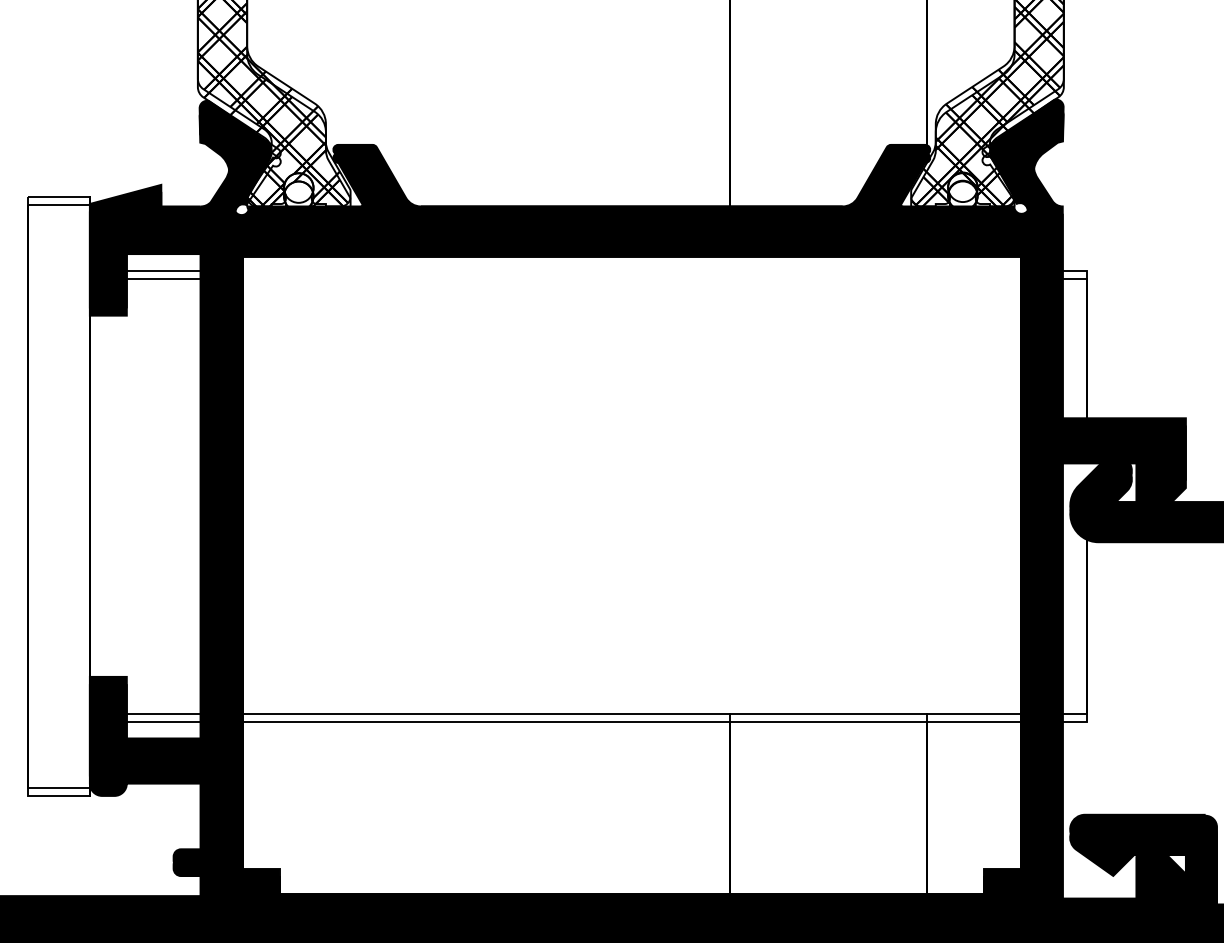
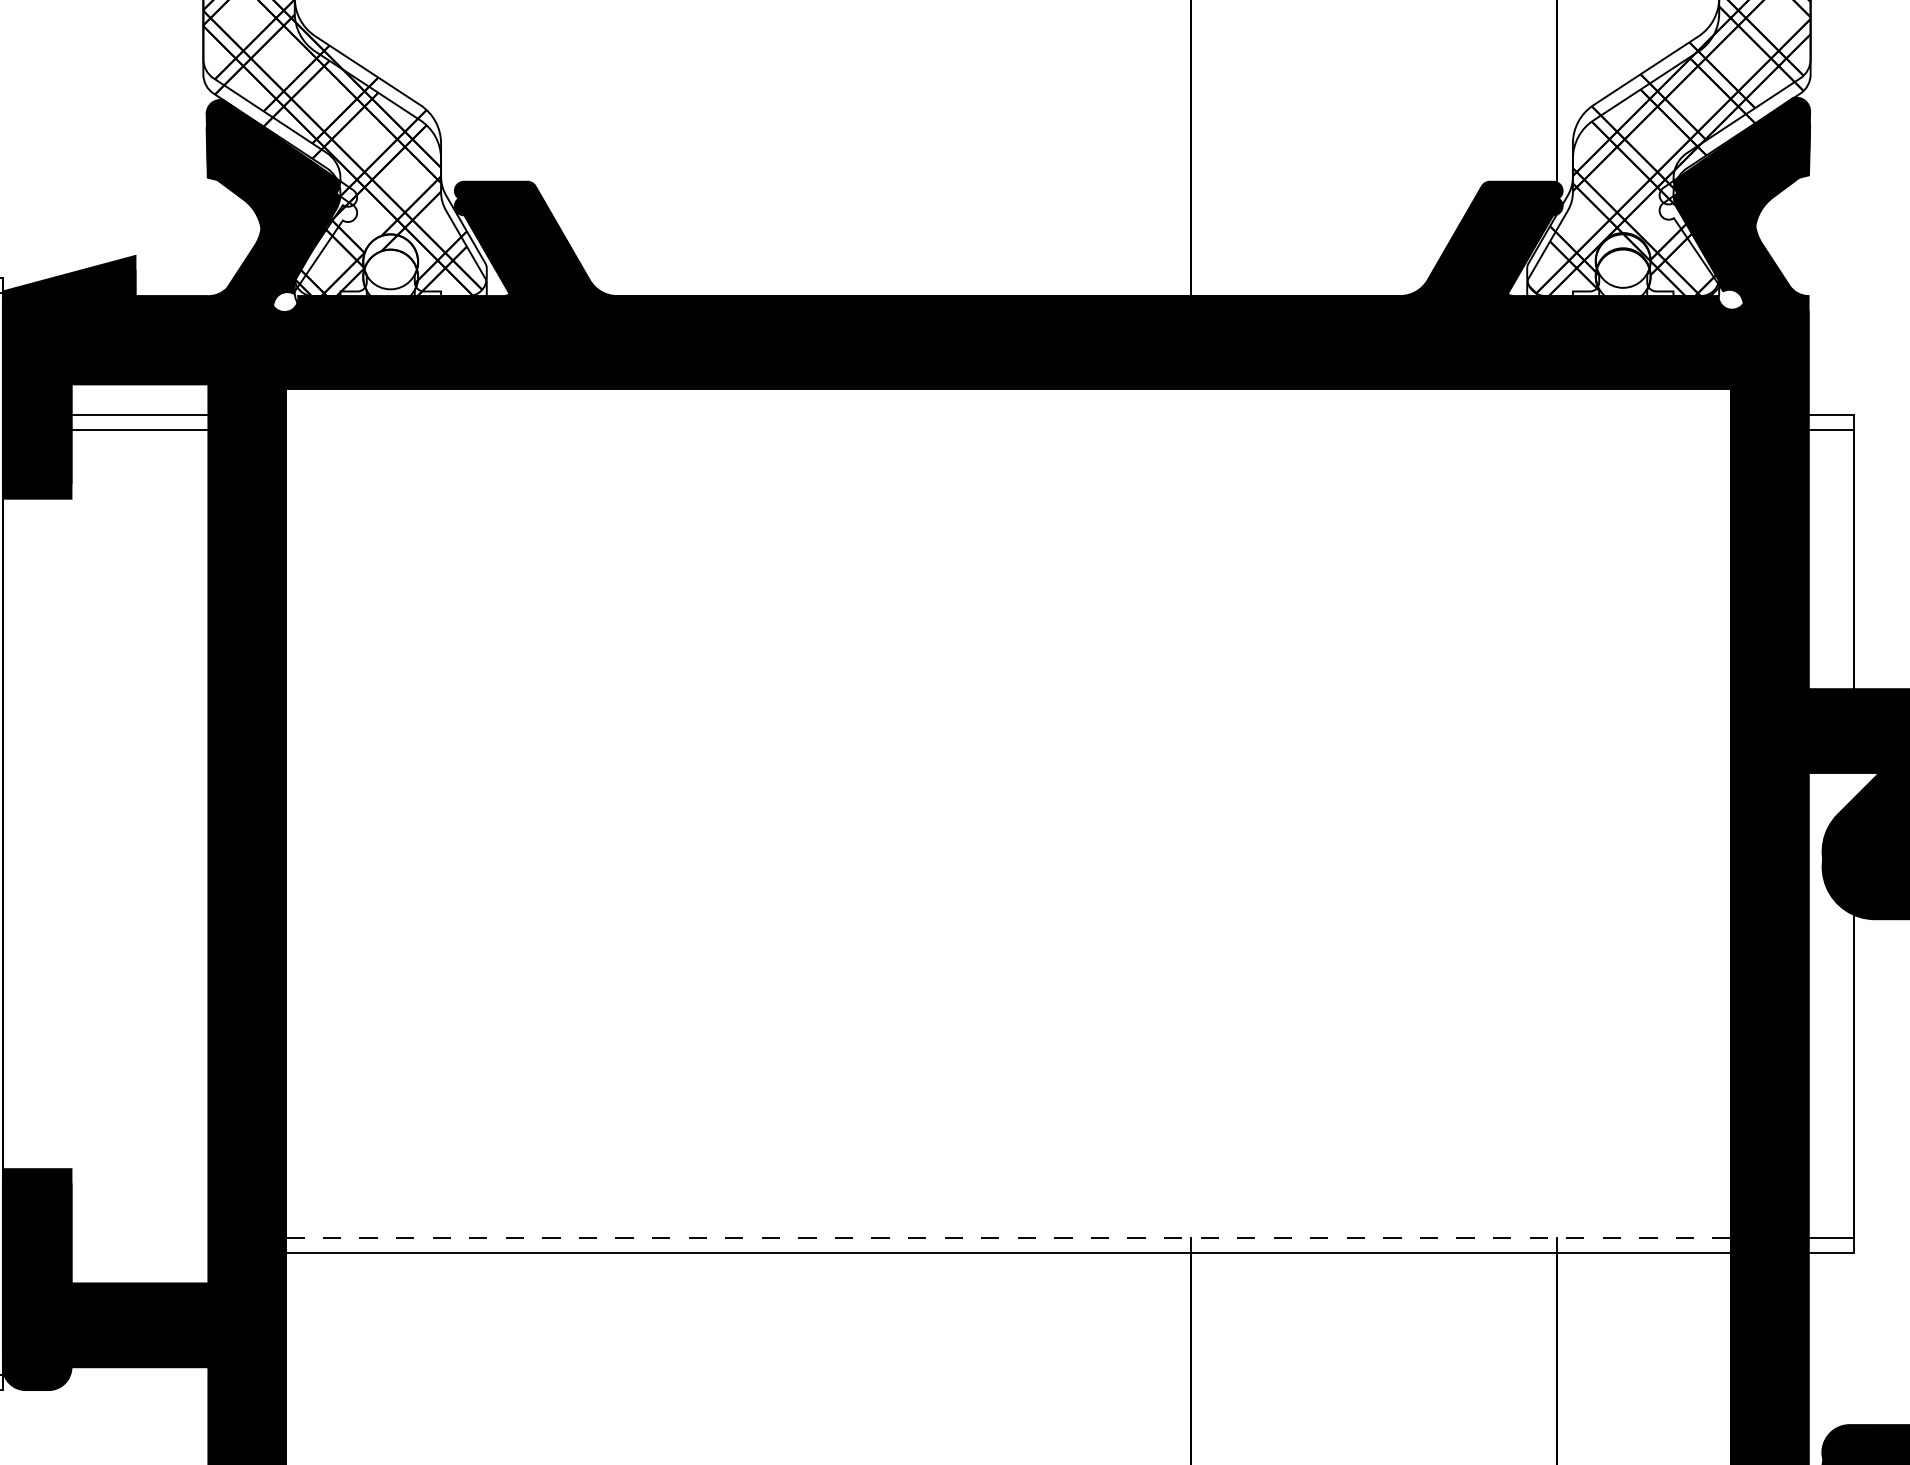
line: (163, 713) -> (139, 1237), removed
line: (631, 713) -> (1008, 1237), solid -> dashed
line: (163, 722) -> (139, 1253), removed

